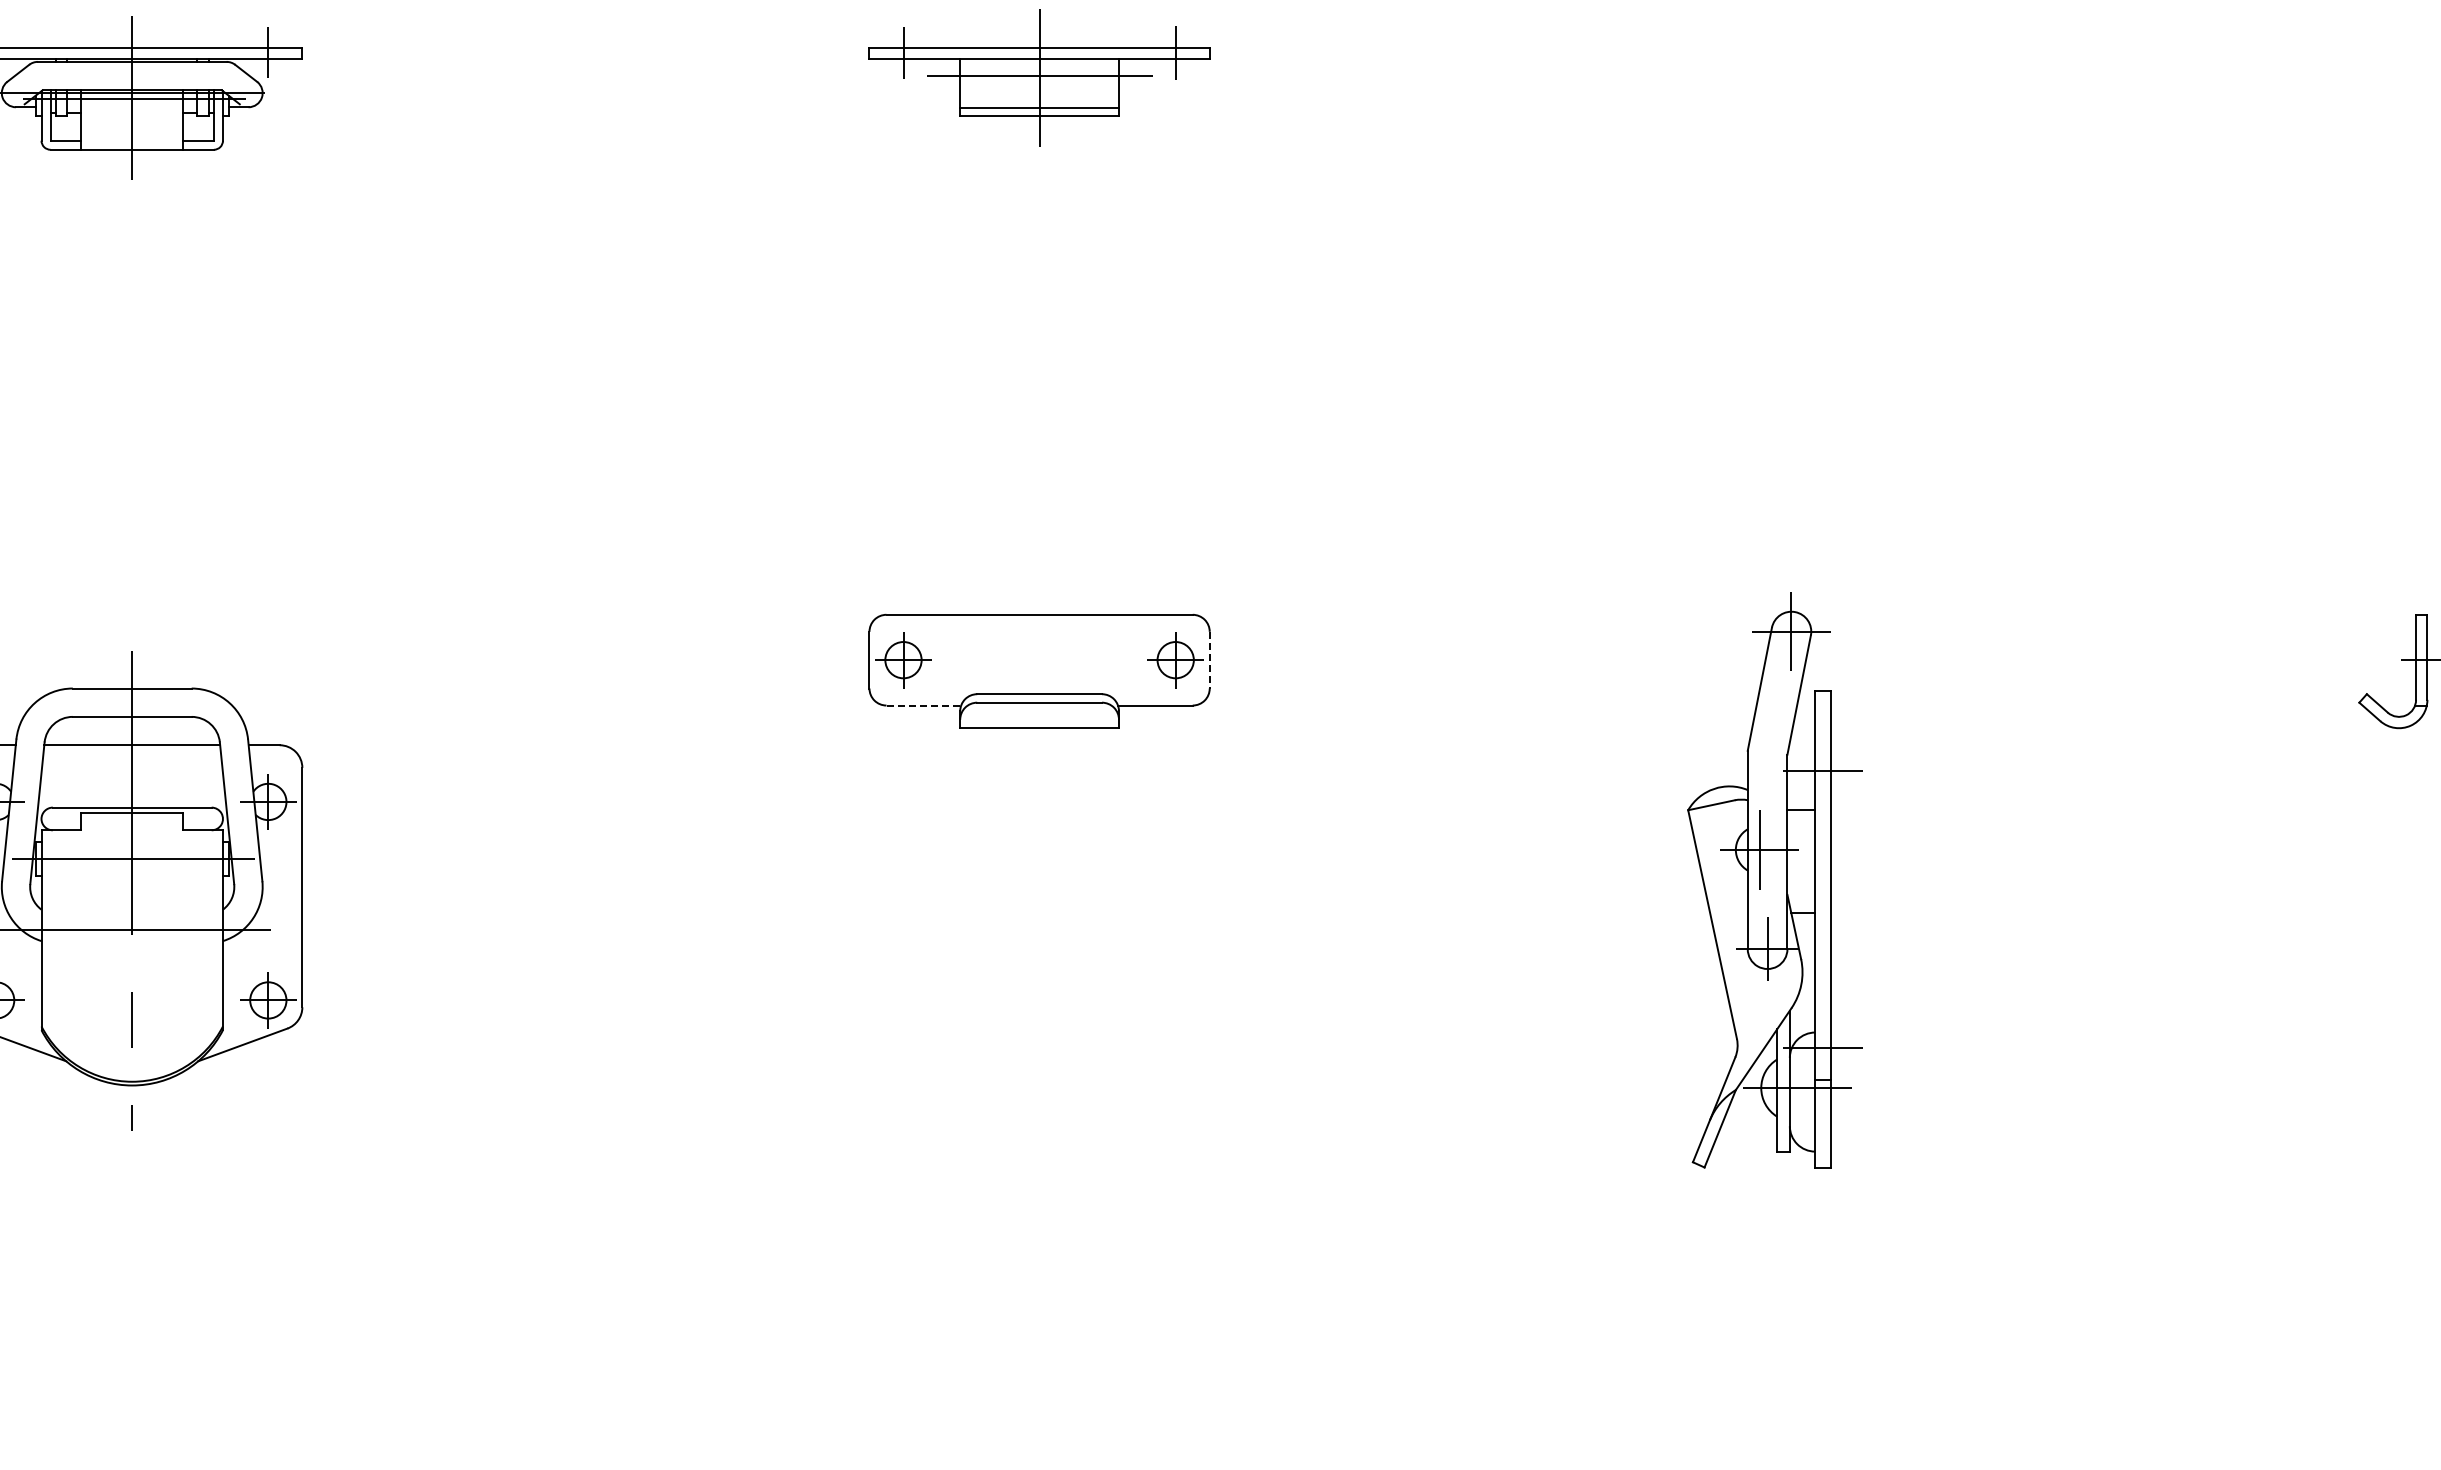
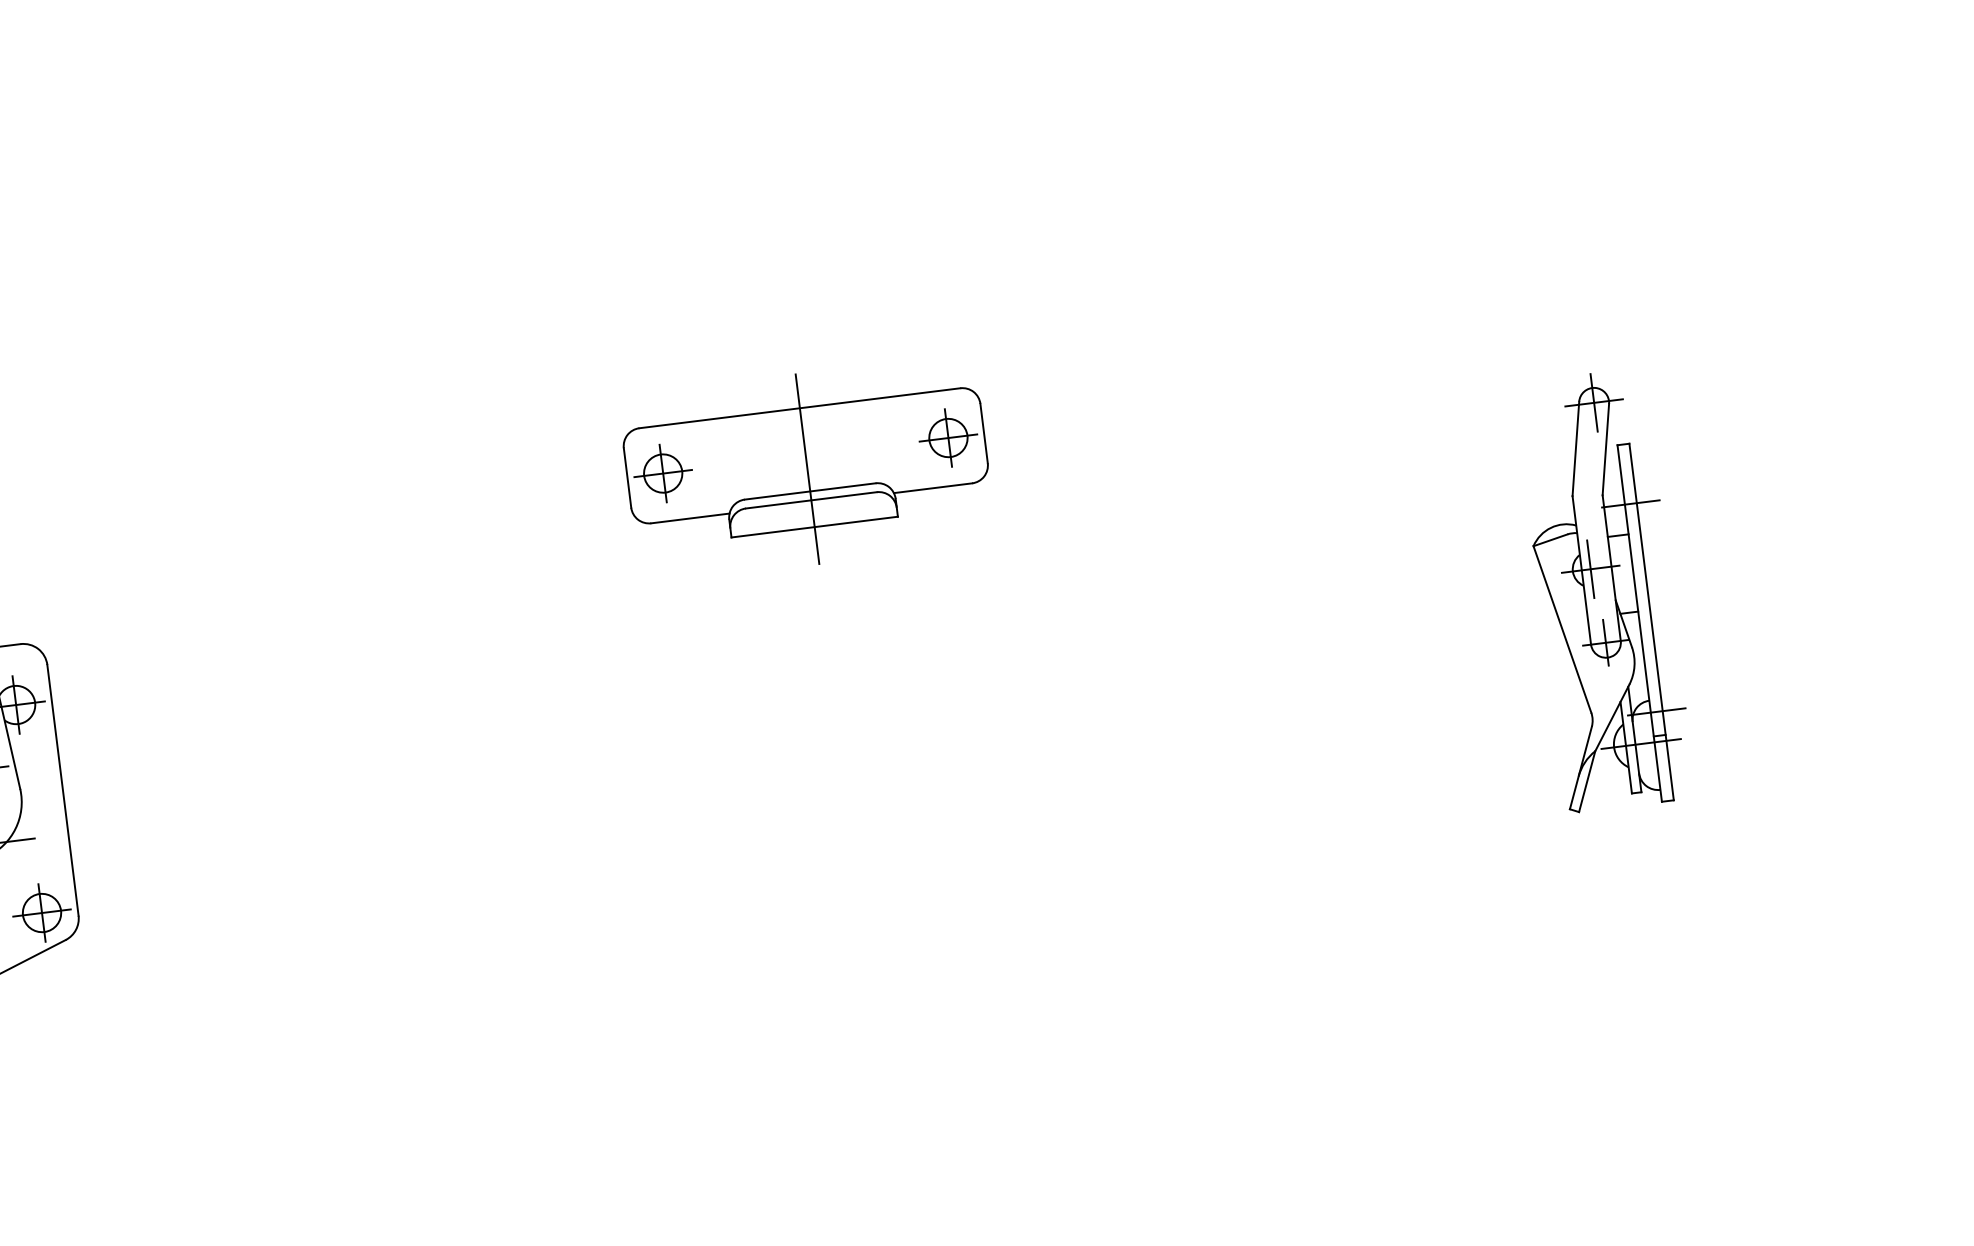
line: (1209, 660) -> (983, 433), dashed -> solid
line: (1039, 672) -> (807, 468), added
line: (924, 705) -> (691, 518), dashed -> solid
part: (1774, 880) -> (1604, 590), size x0.71

